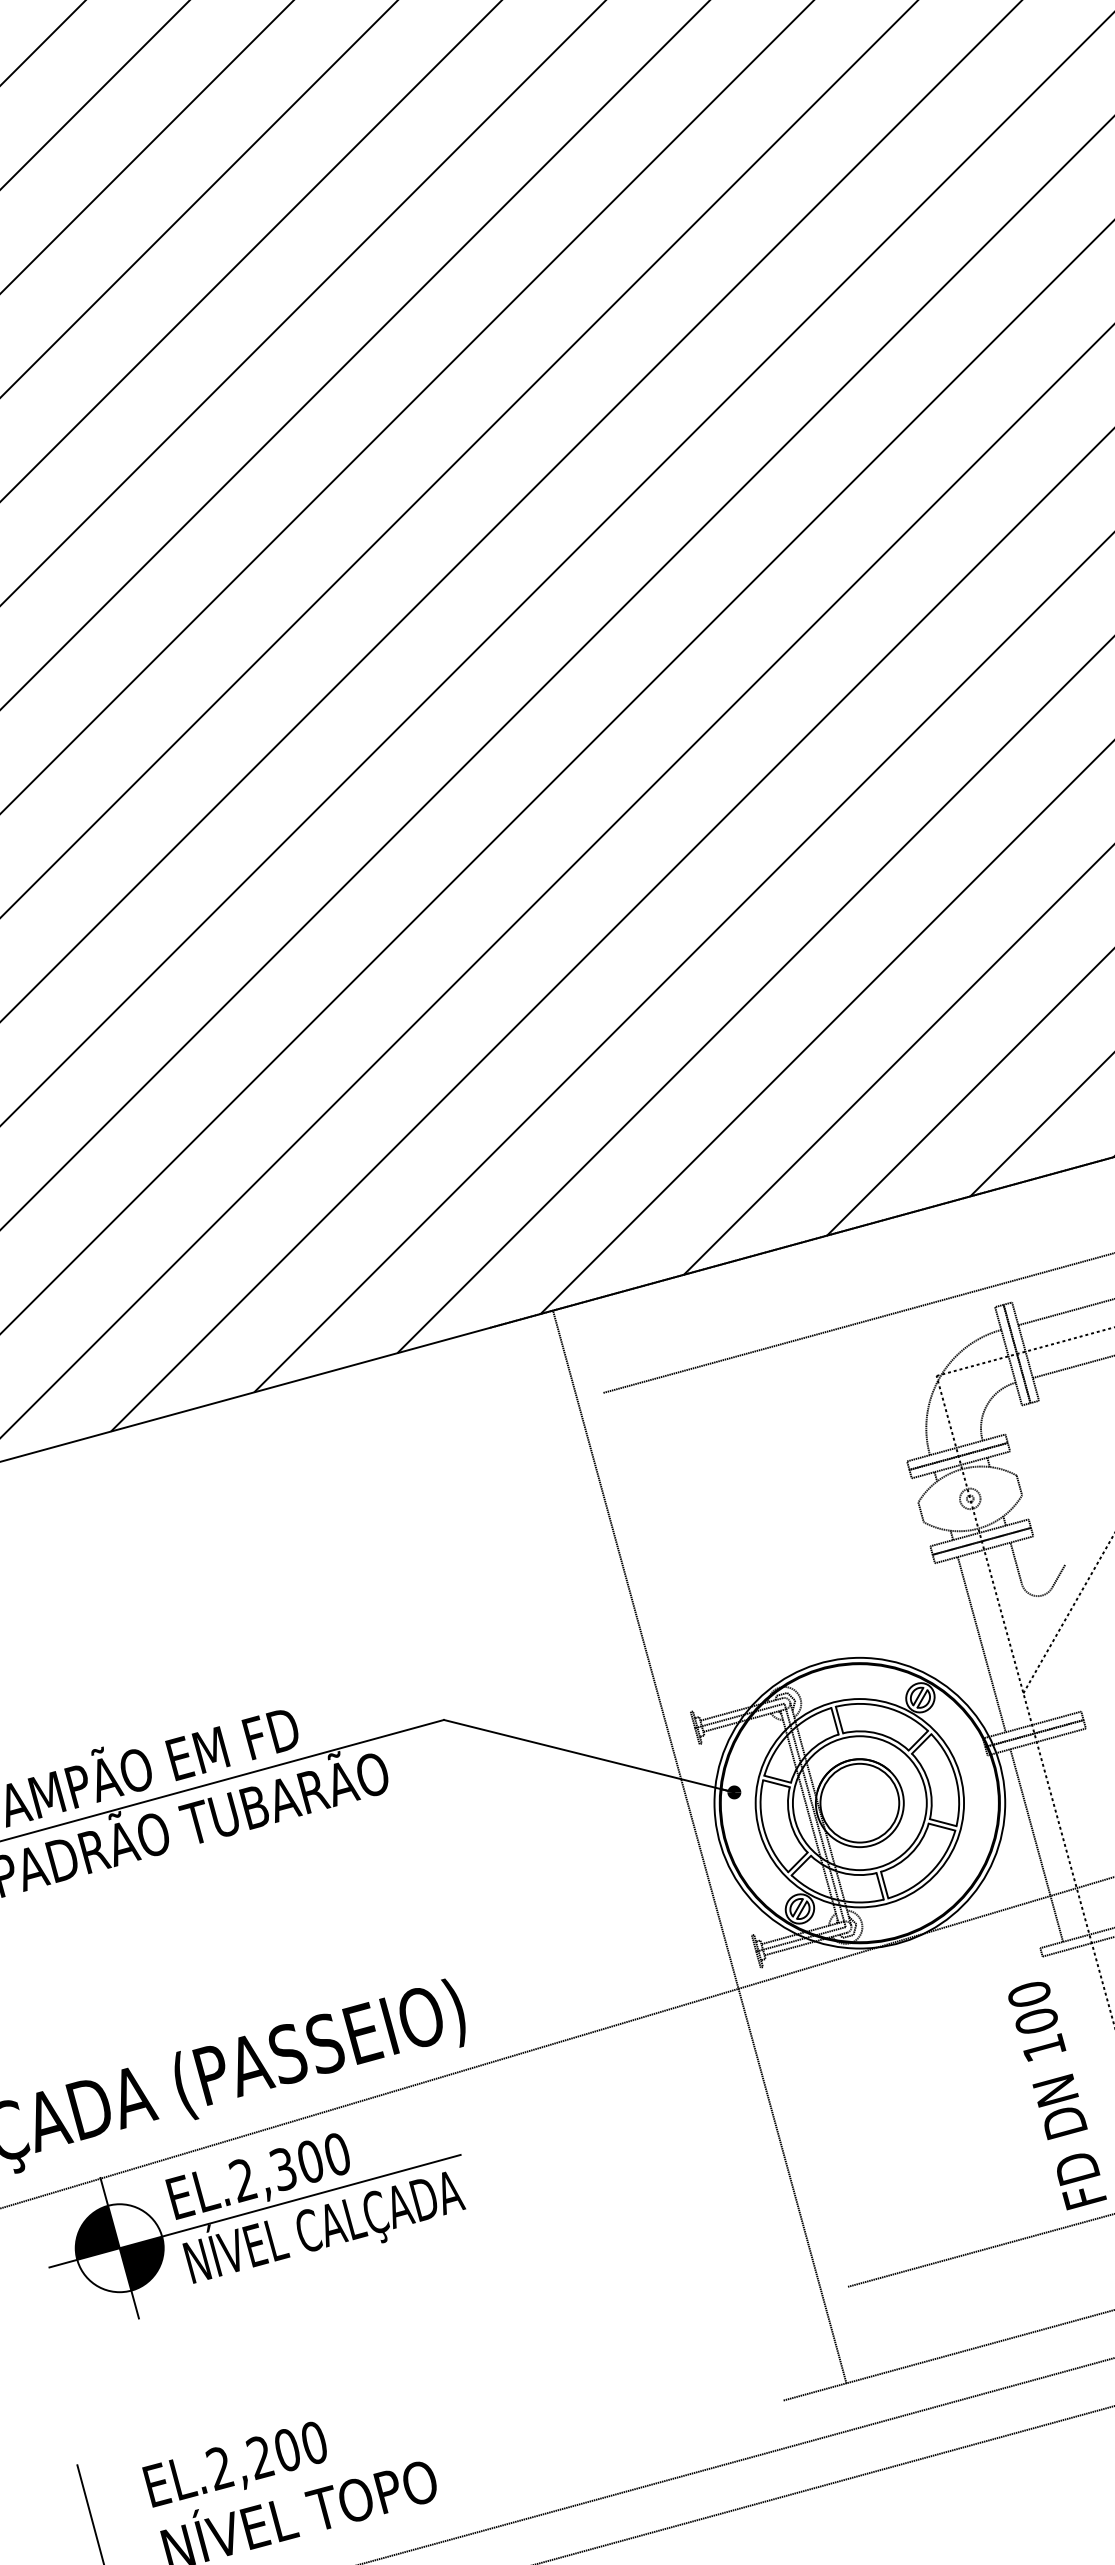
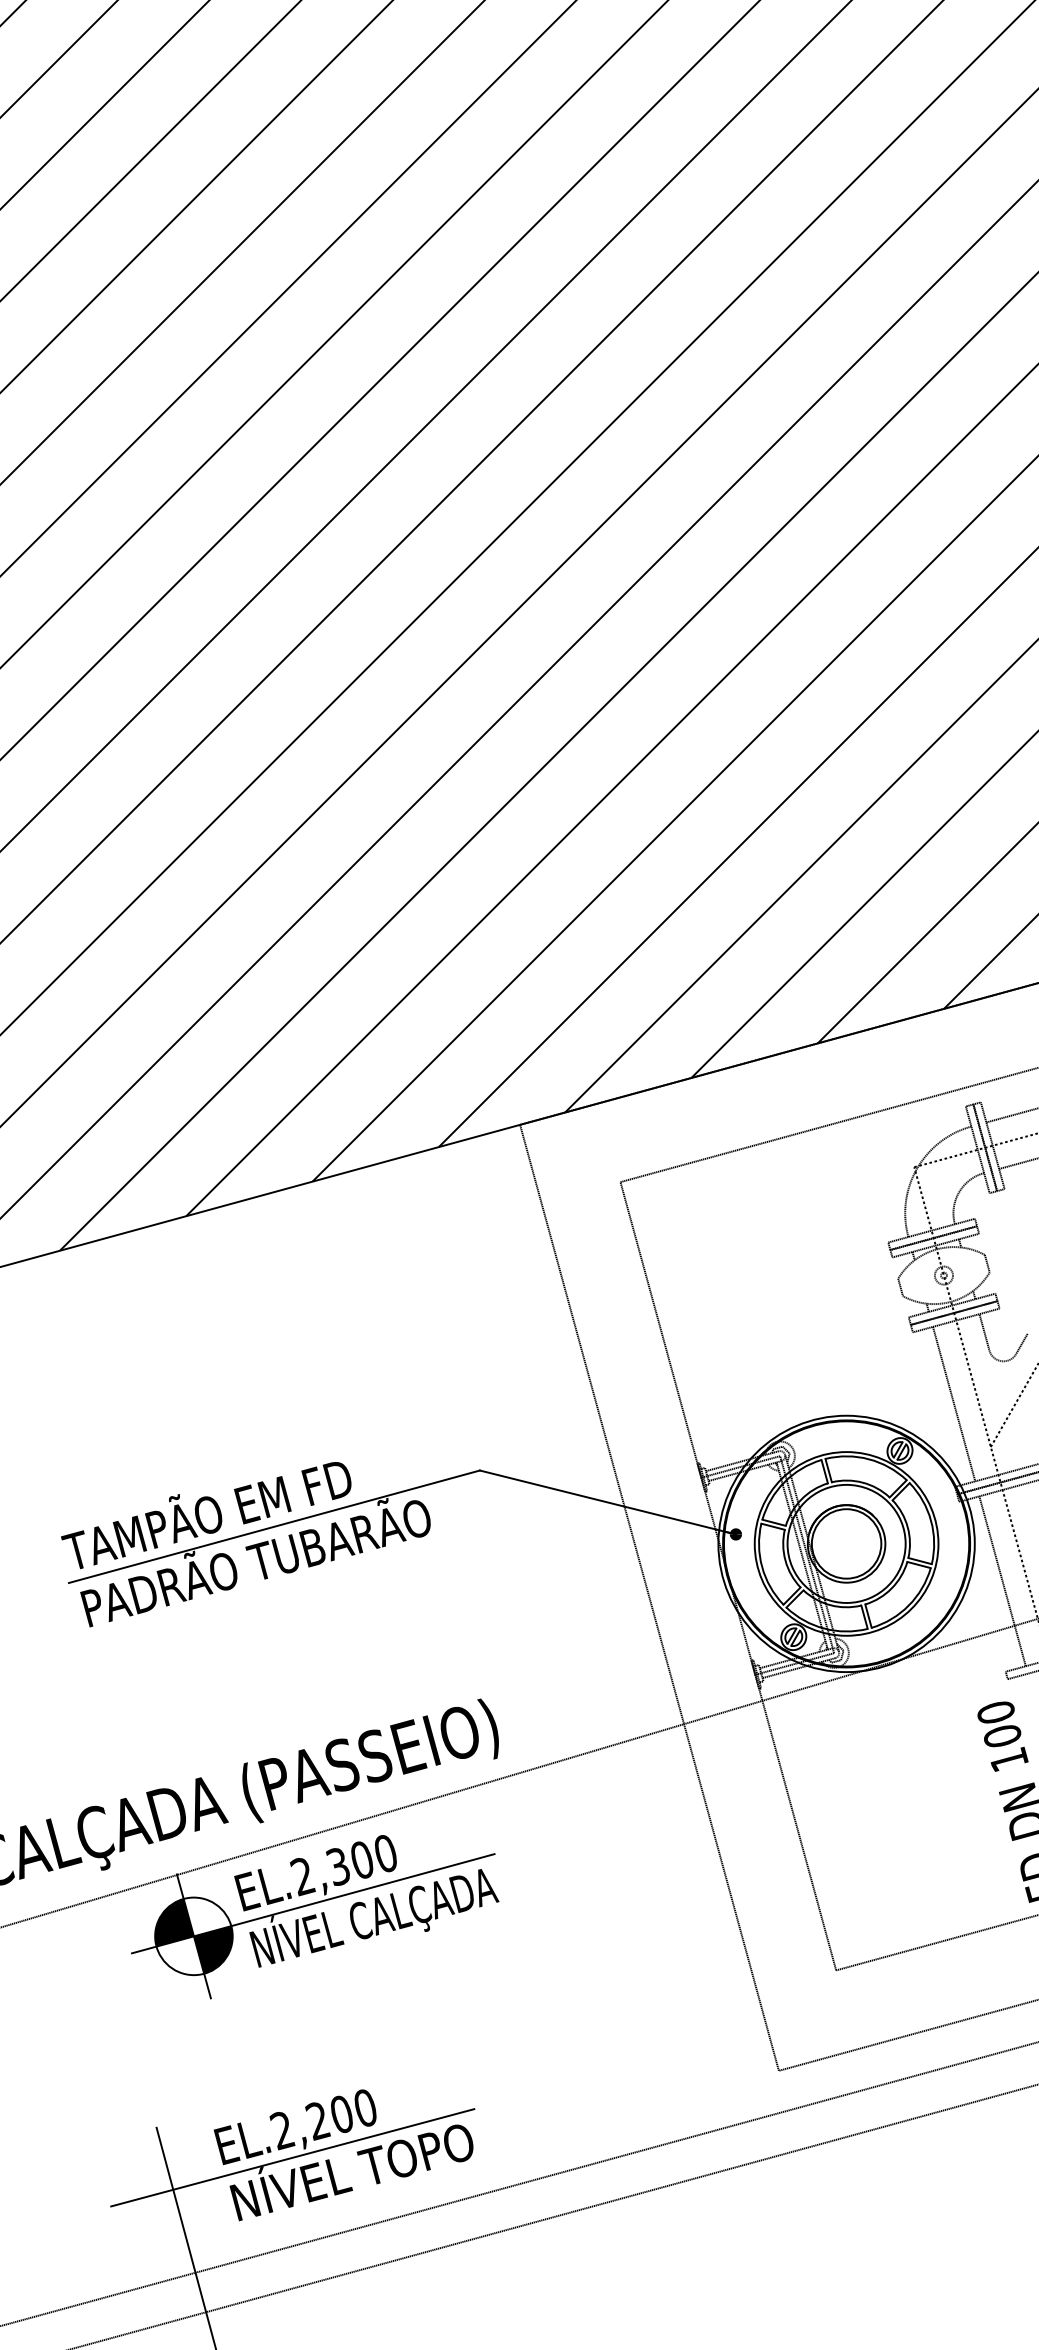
line: (725, 1840) -> (728, 1576), added
line: (699, 1846) -> (649, 1597), moved
line: (231, 2498) -> (292, 2157), added

